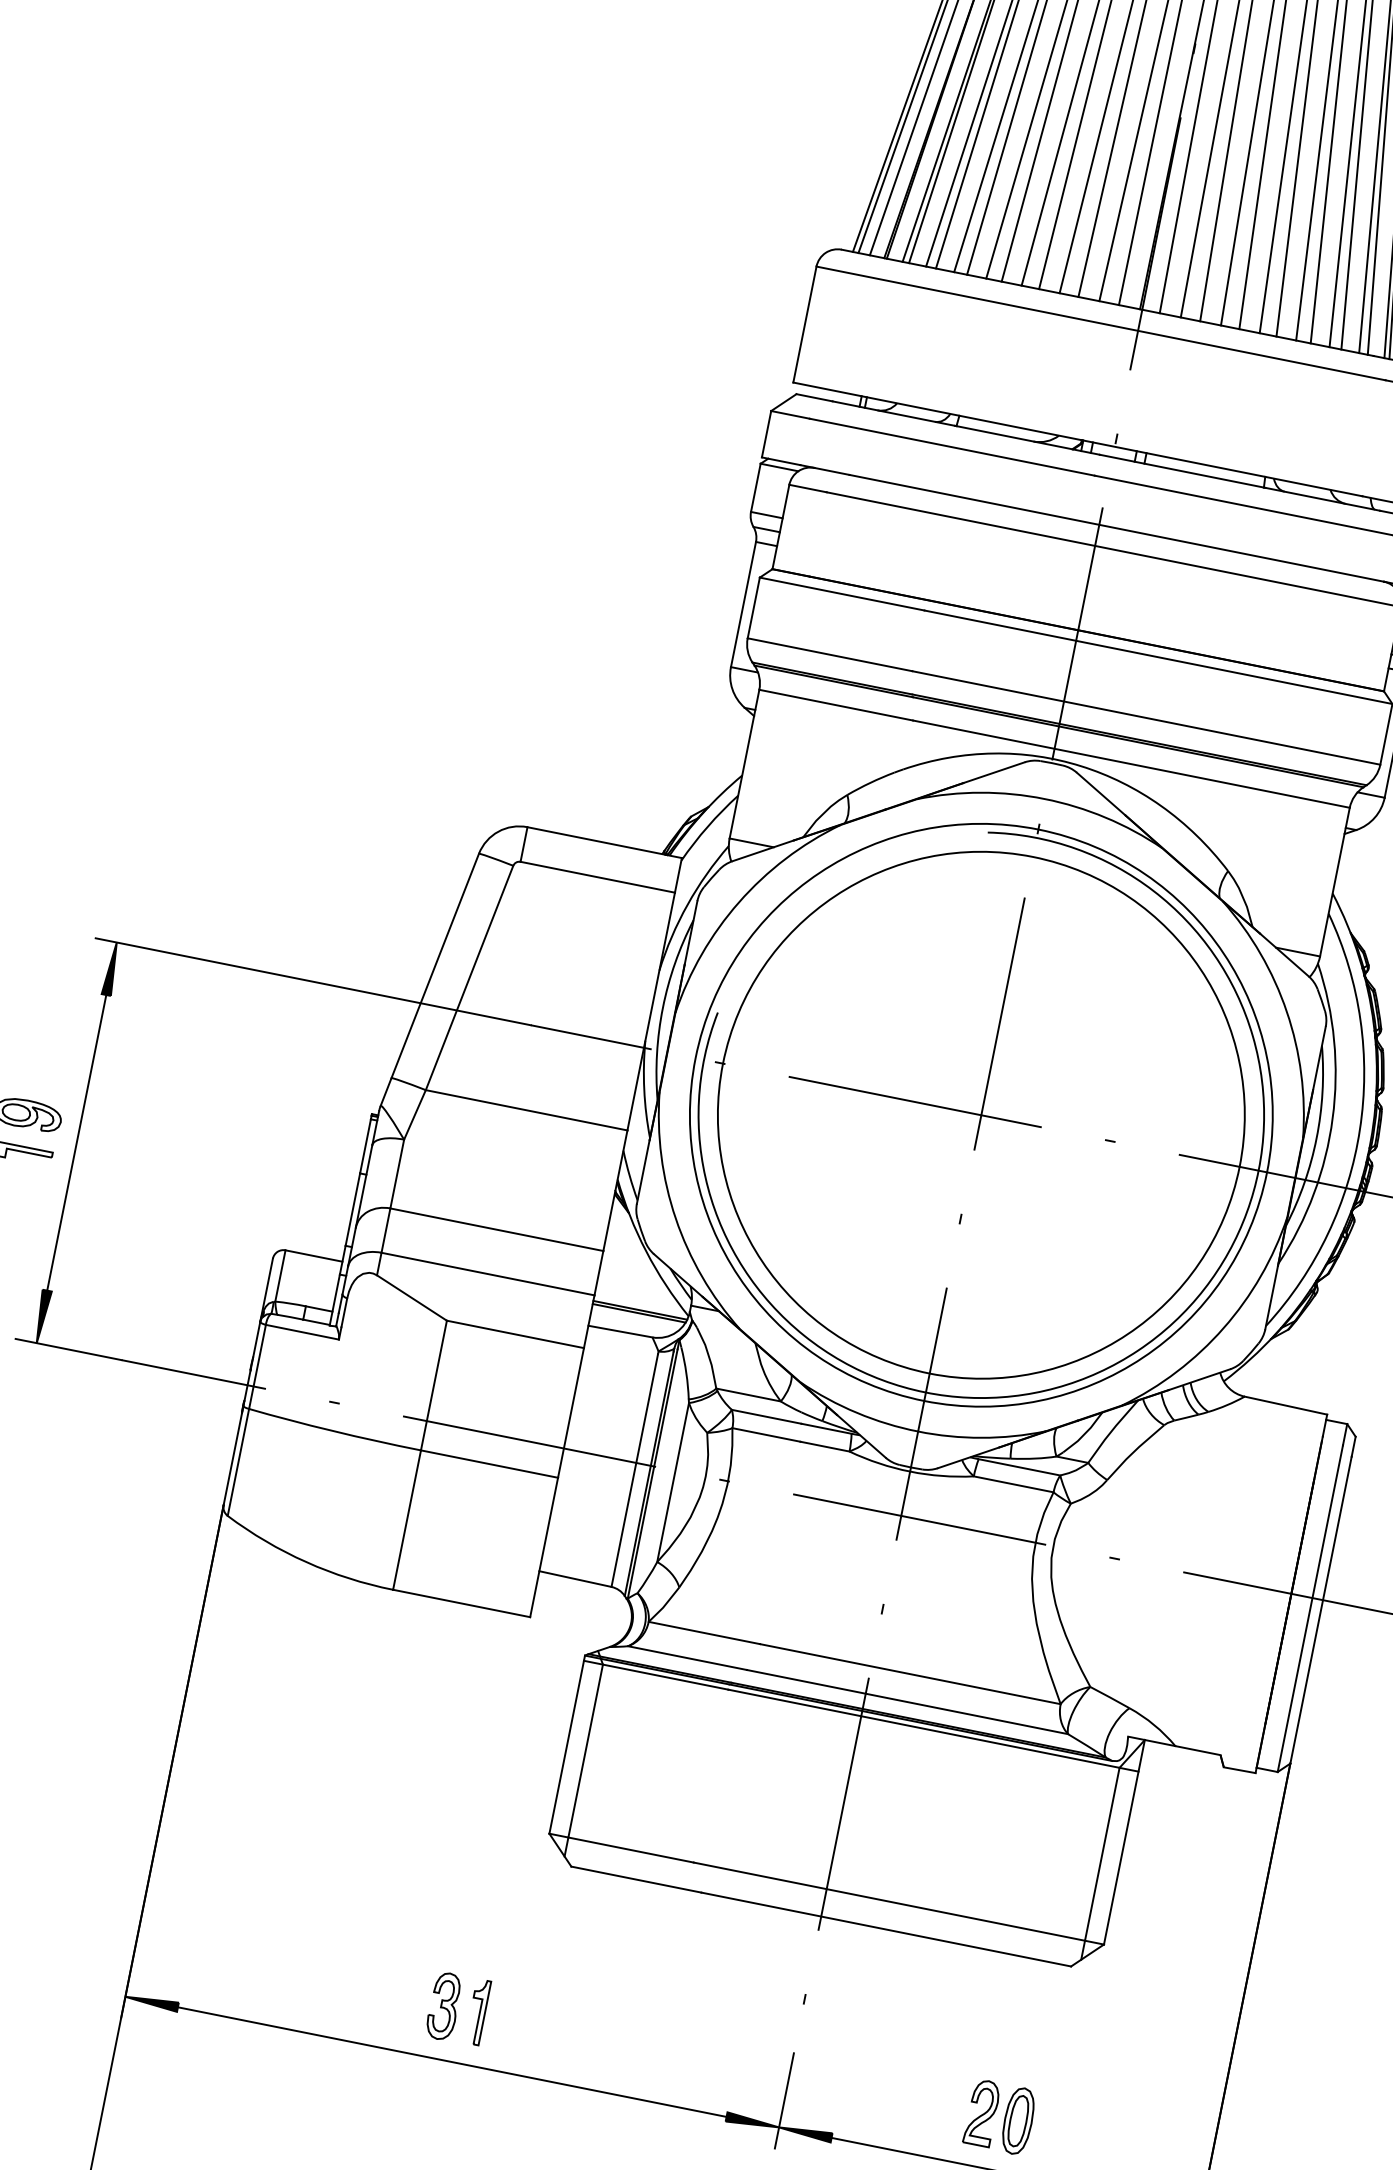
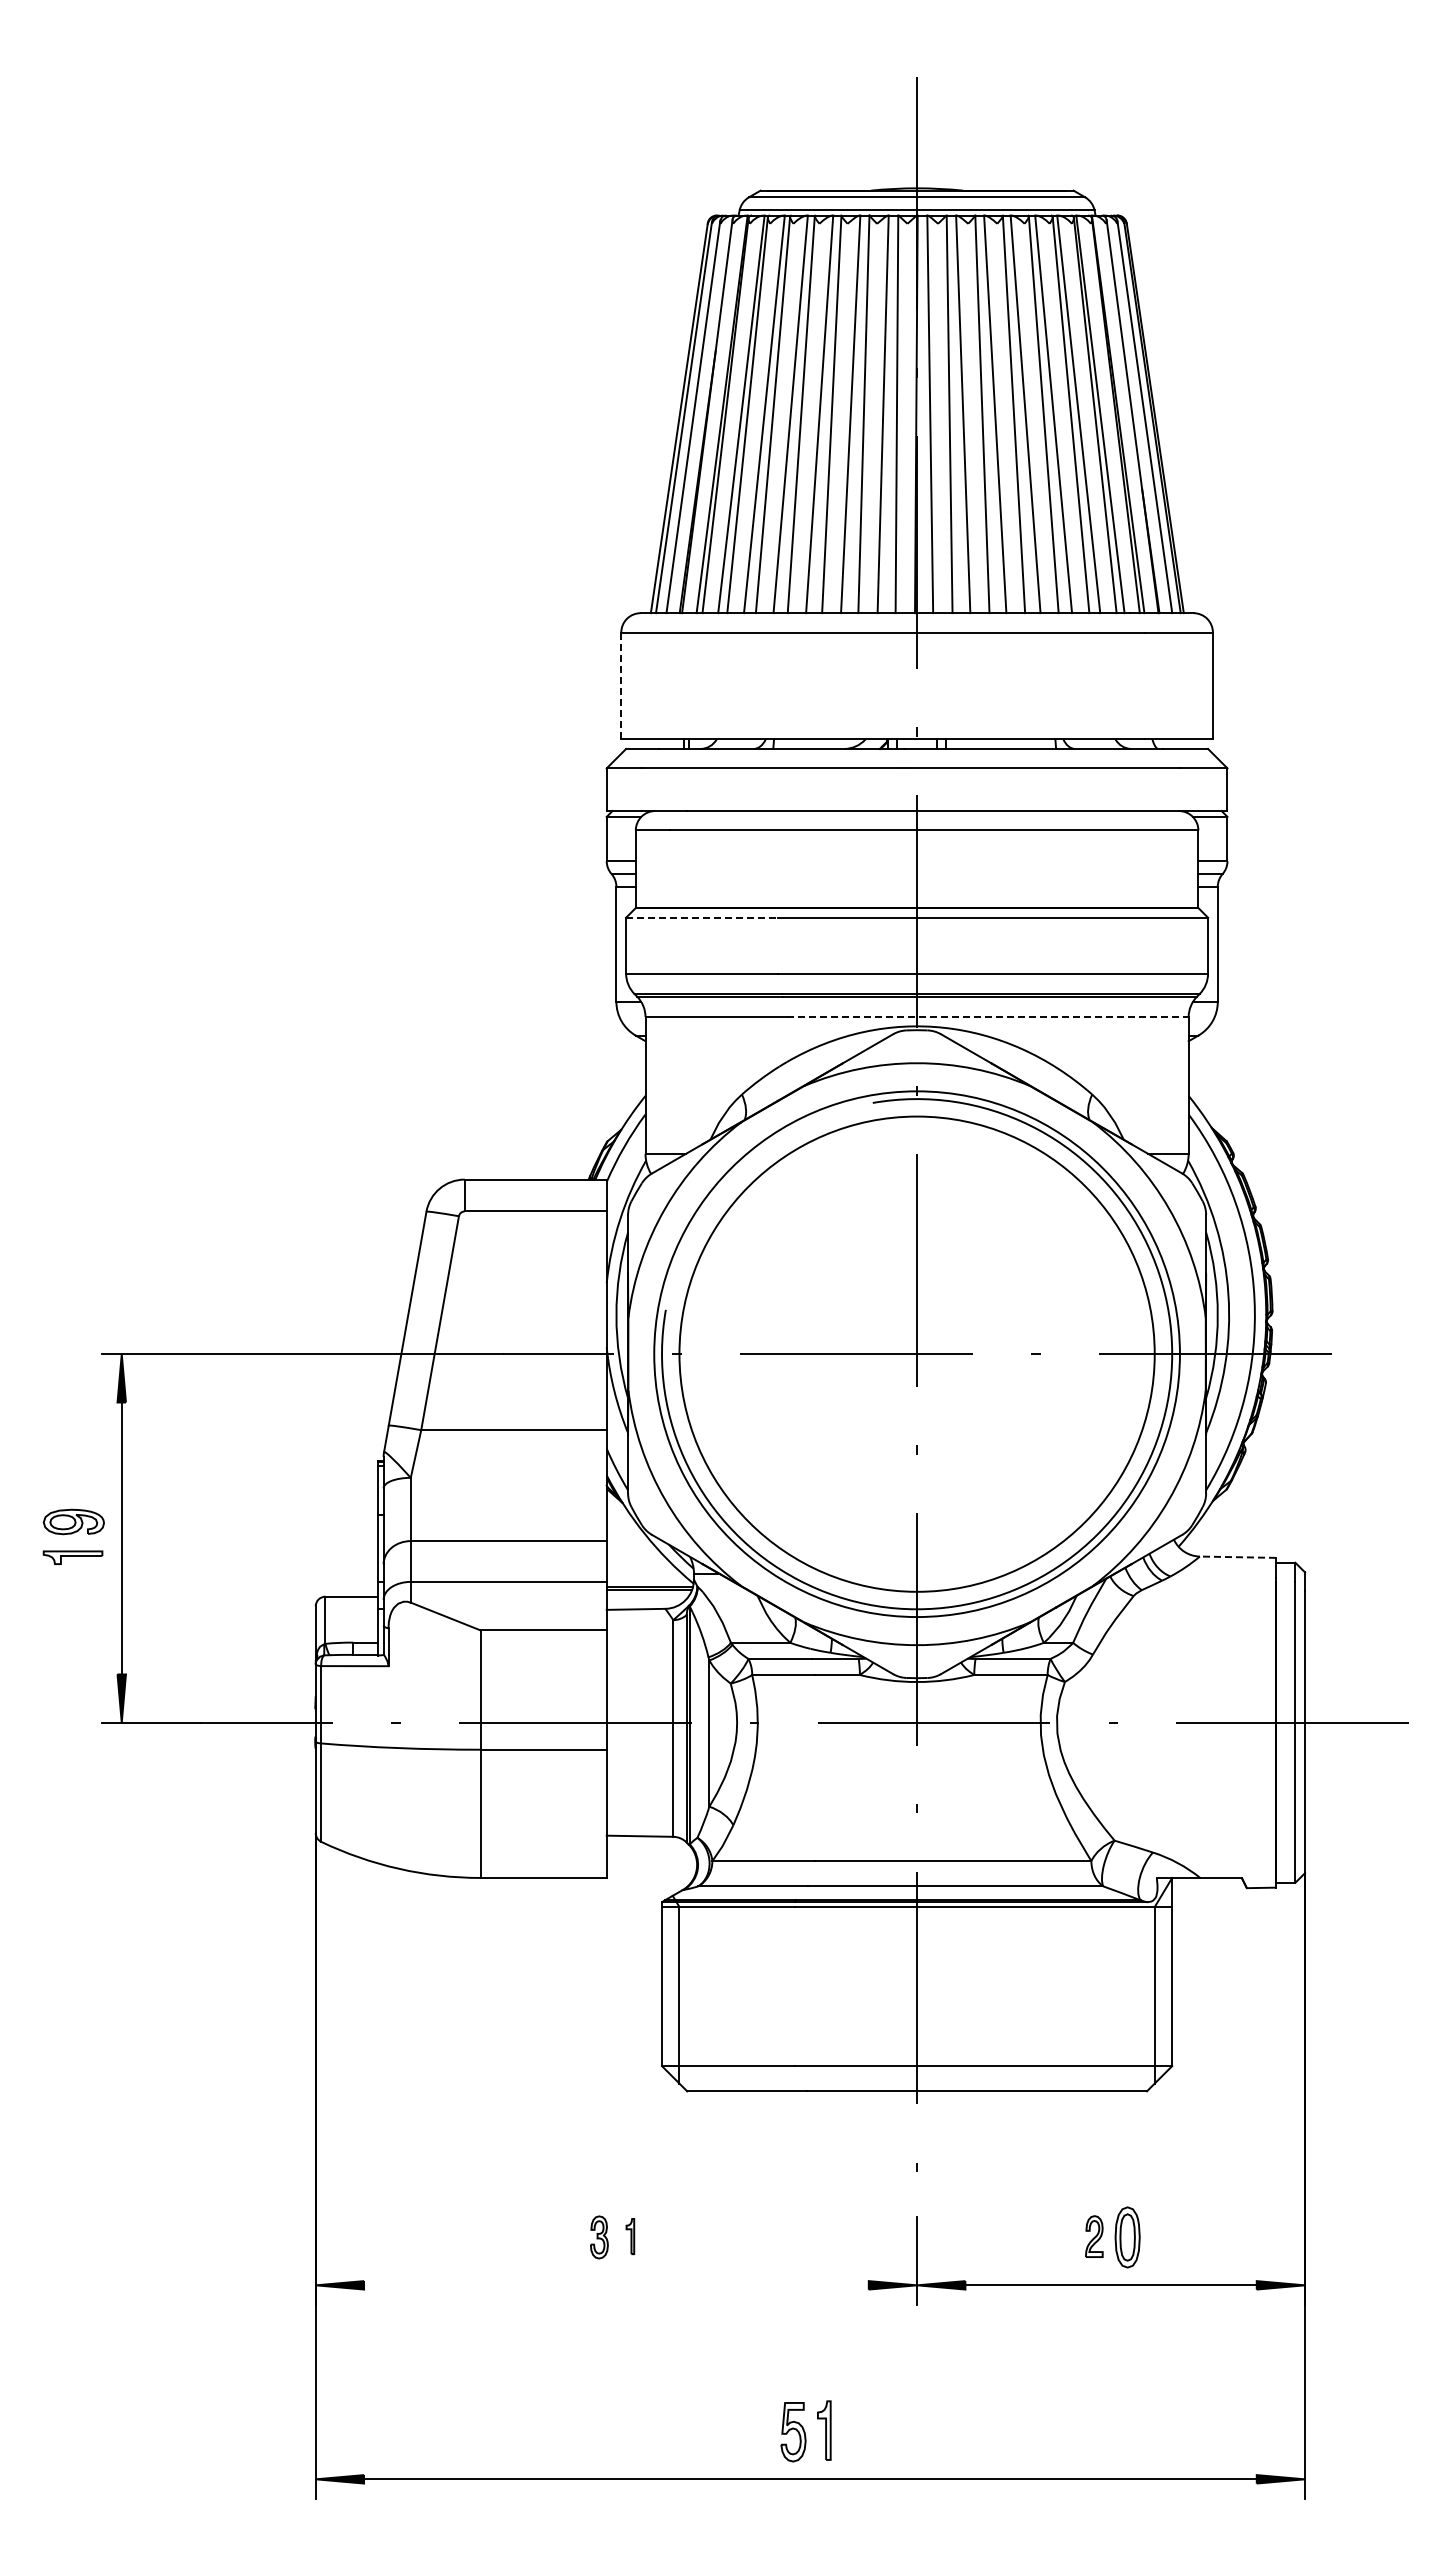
line: (805, 325) -> (621, 686), solid -> dashed
line: (841, 593) -> (701, 917), solid -> dashed
line: (1131, 764) -> (987, 1017), solid -> dashed
line: (1285, 1405) -> (1237, 1557), solid -> dashed
part: (444, 2006) -> (599, 2237), size x0.7
part: (478, 2012) -> (630, 2236), size x0.6
line: (452, 2062) -> (616, 2285), removed
part: (982, 2112) -> (1094, 2236), size x0.7

